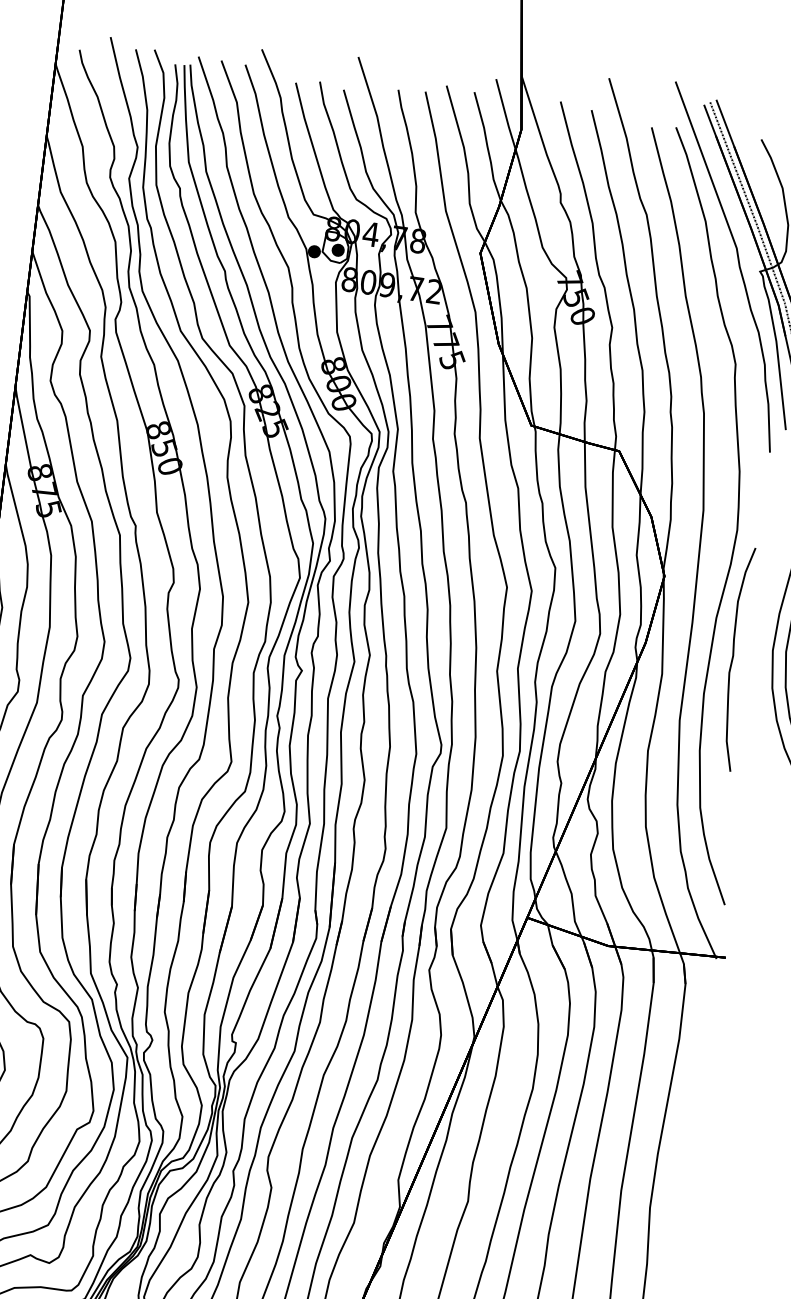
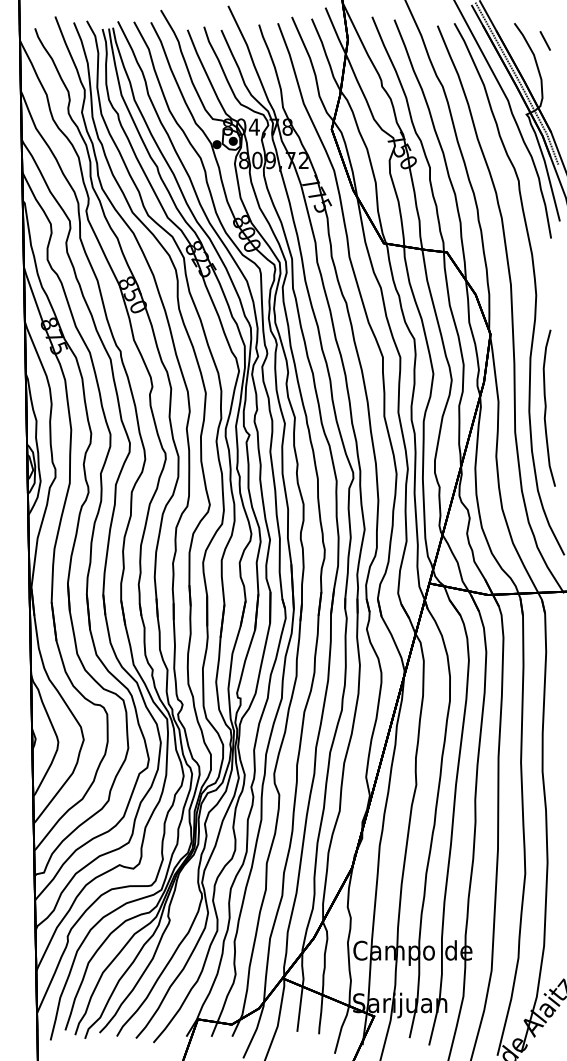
curve: (734, 657) -> (546, 407), moved

